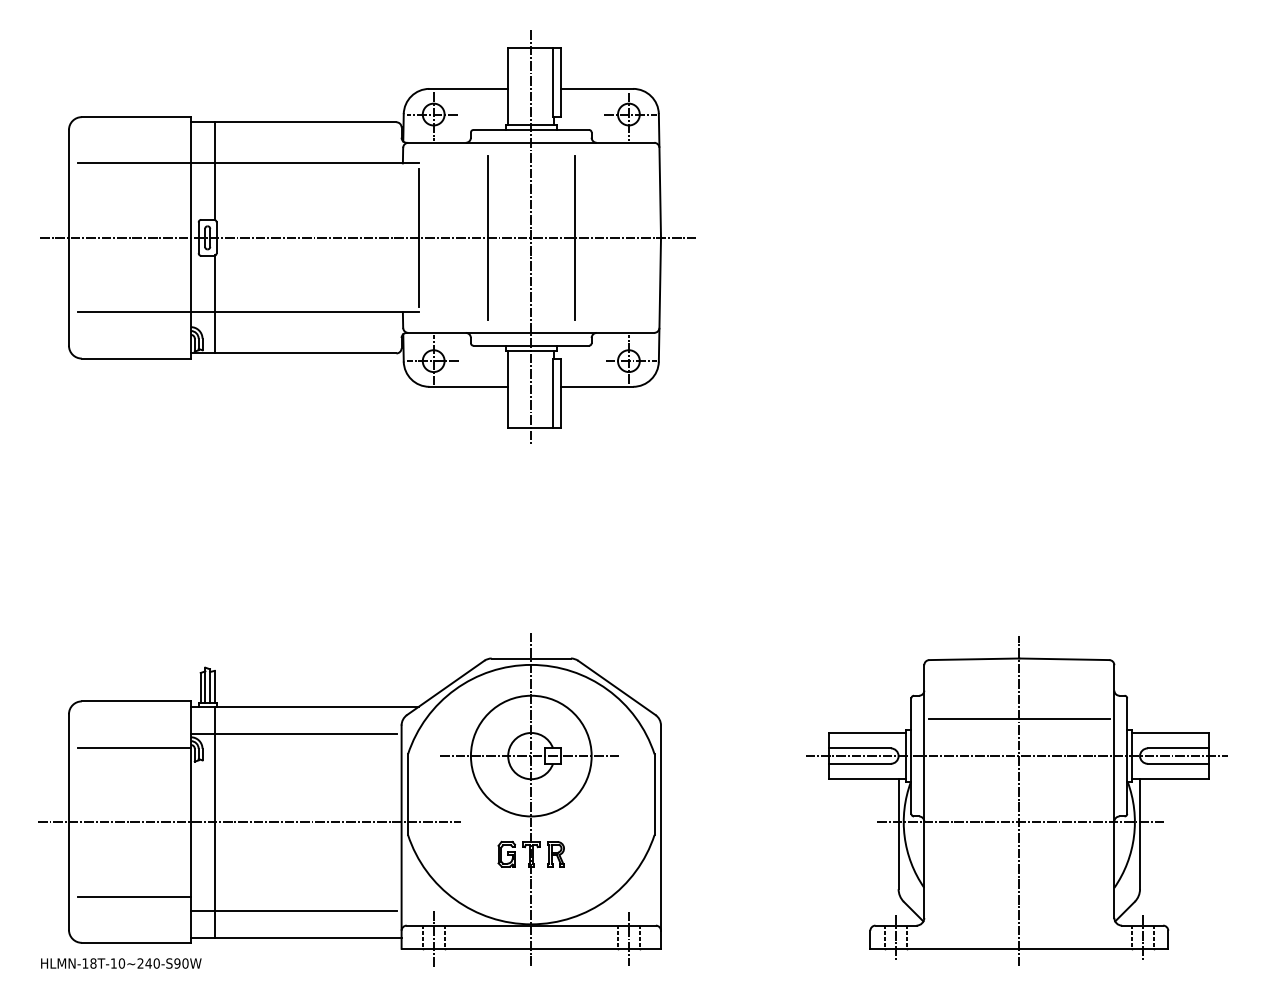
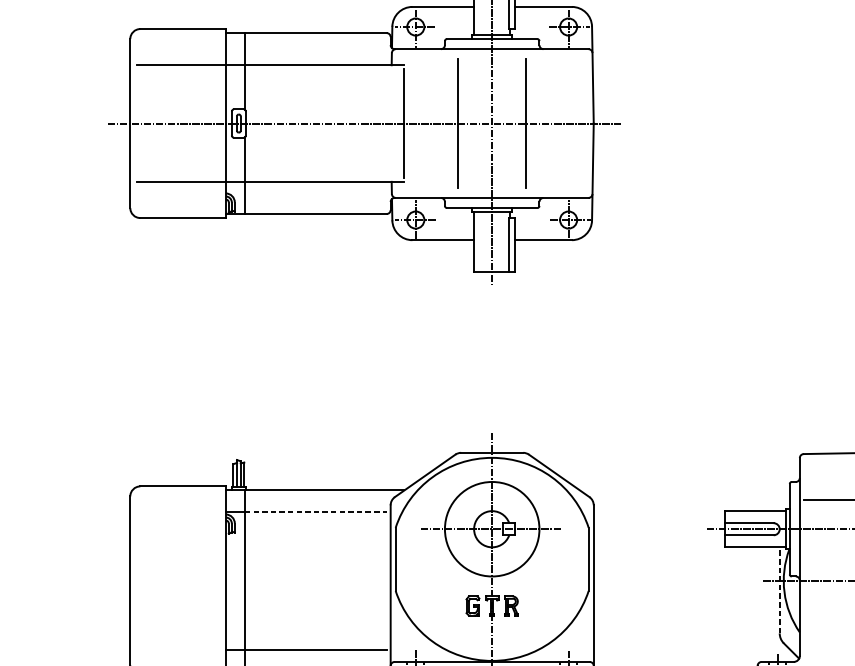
line: (306, 733) -> (316, 511), solid -> dashed
line: (134, 747) -> (181, 522), removed
line: (249, 822) -> (271, 581), removed
line: (898, 834) -> (779, 590), solid -> dashed
line: (134, 896) -> (181, 639), removed

